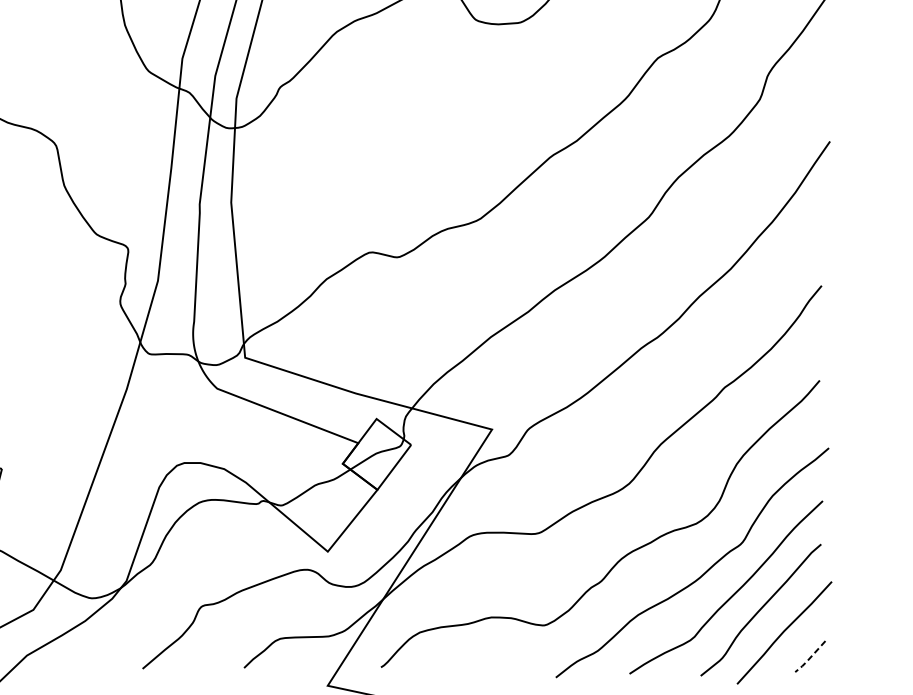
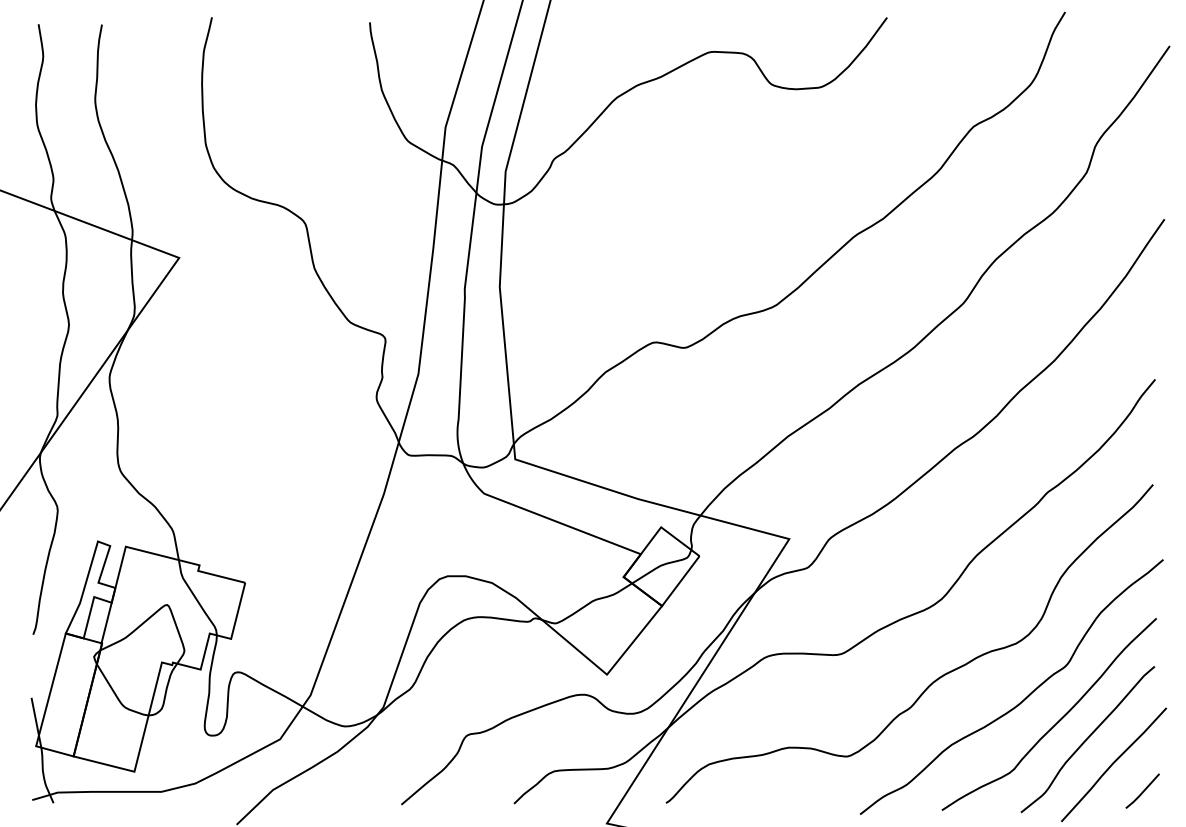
line: (810, 657) -> (1142, 792), dashed -> solid

